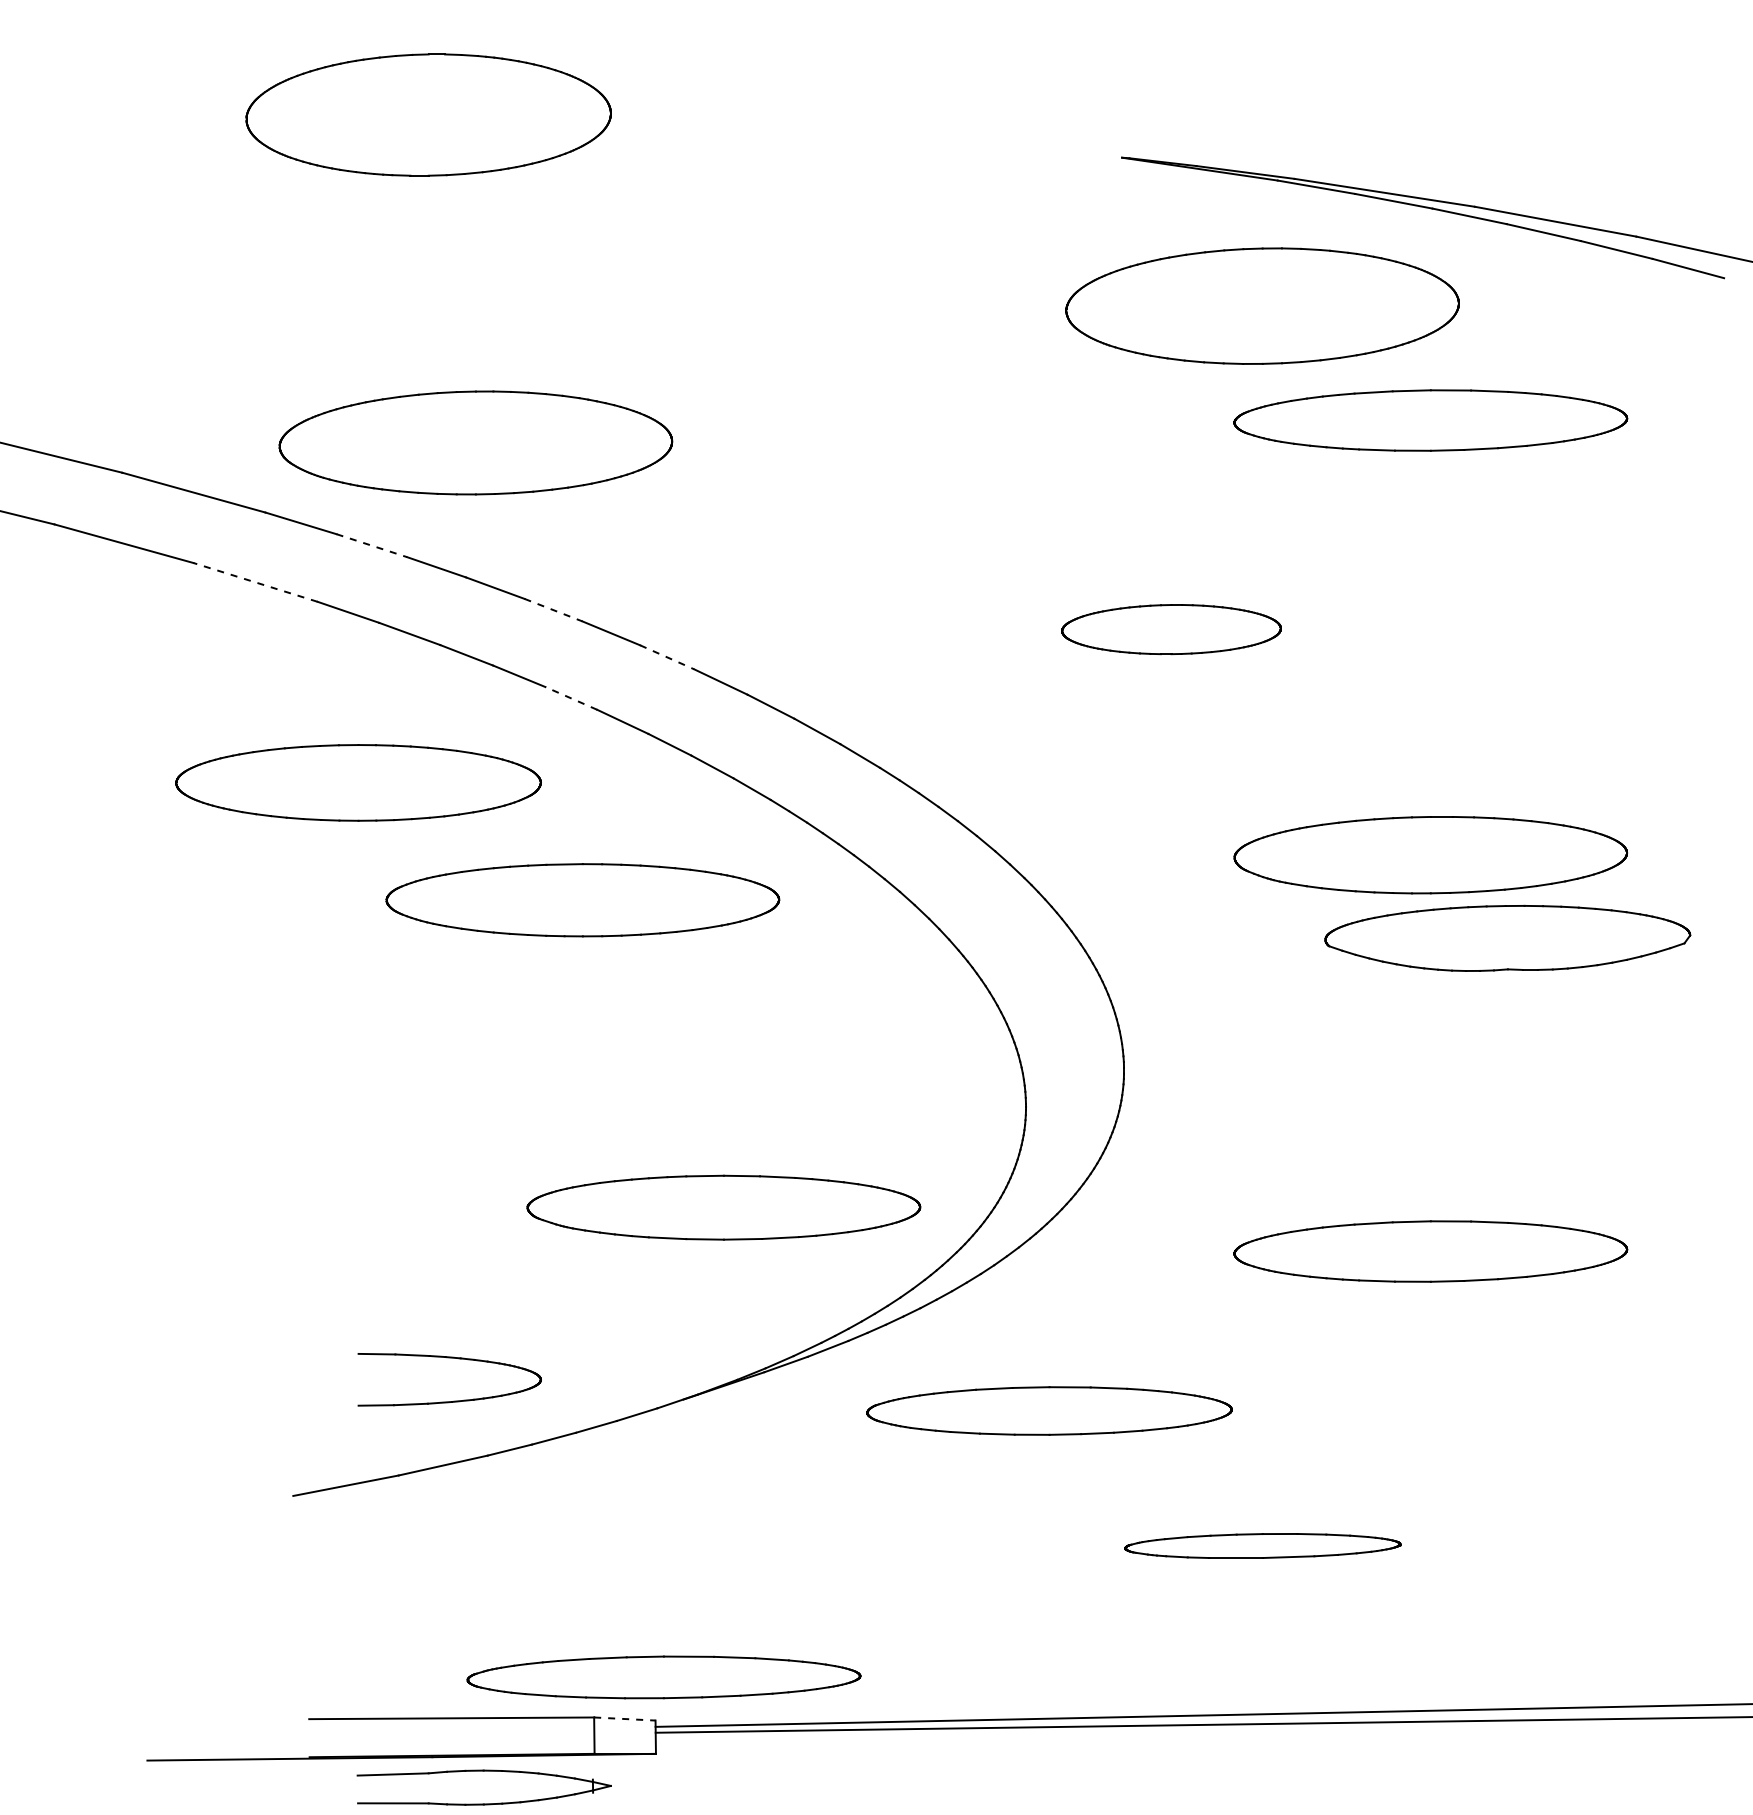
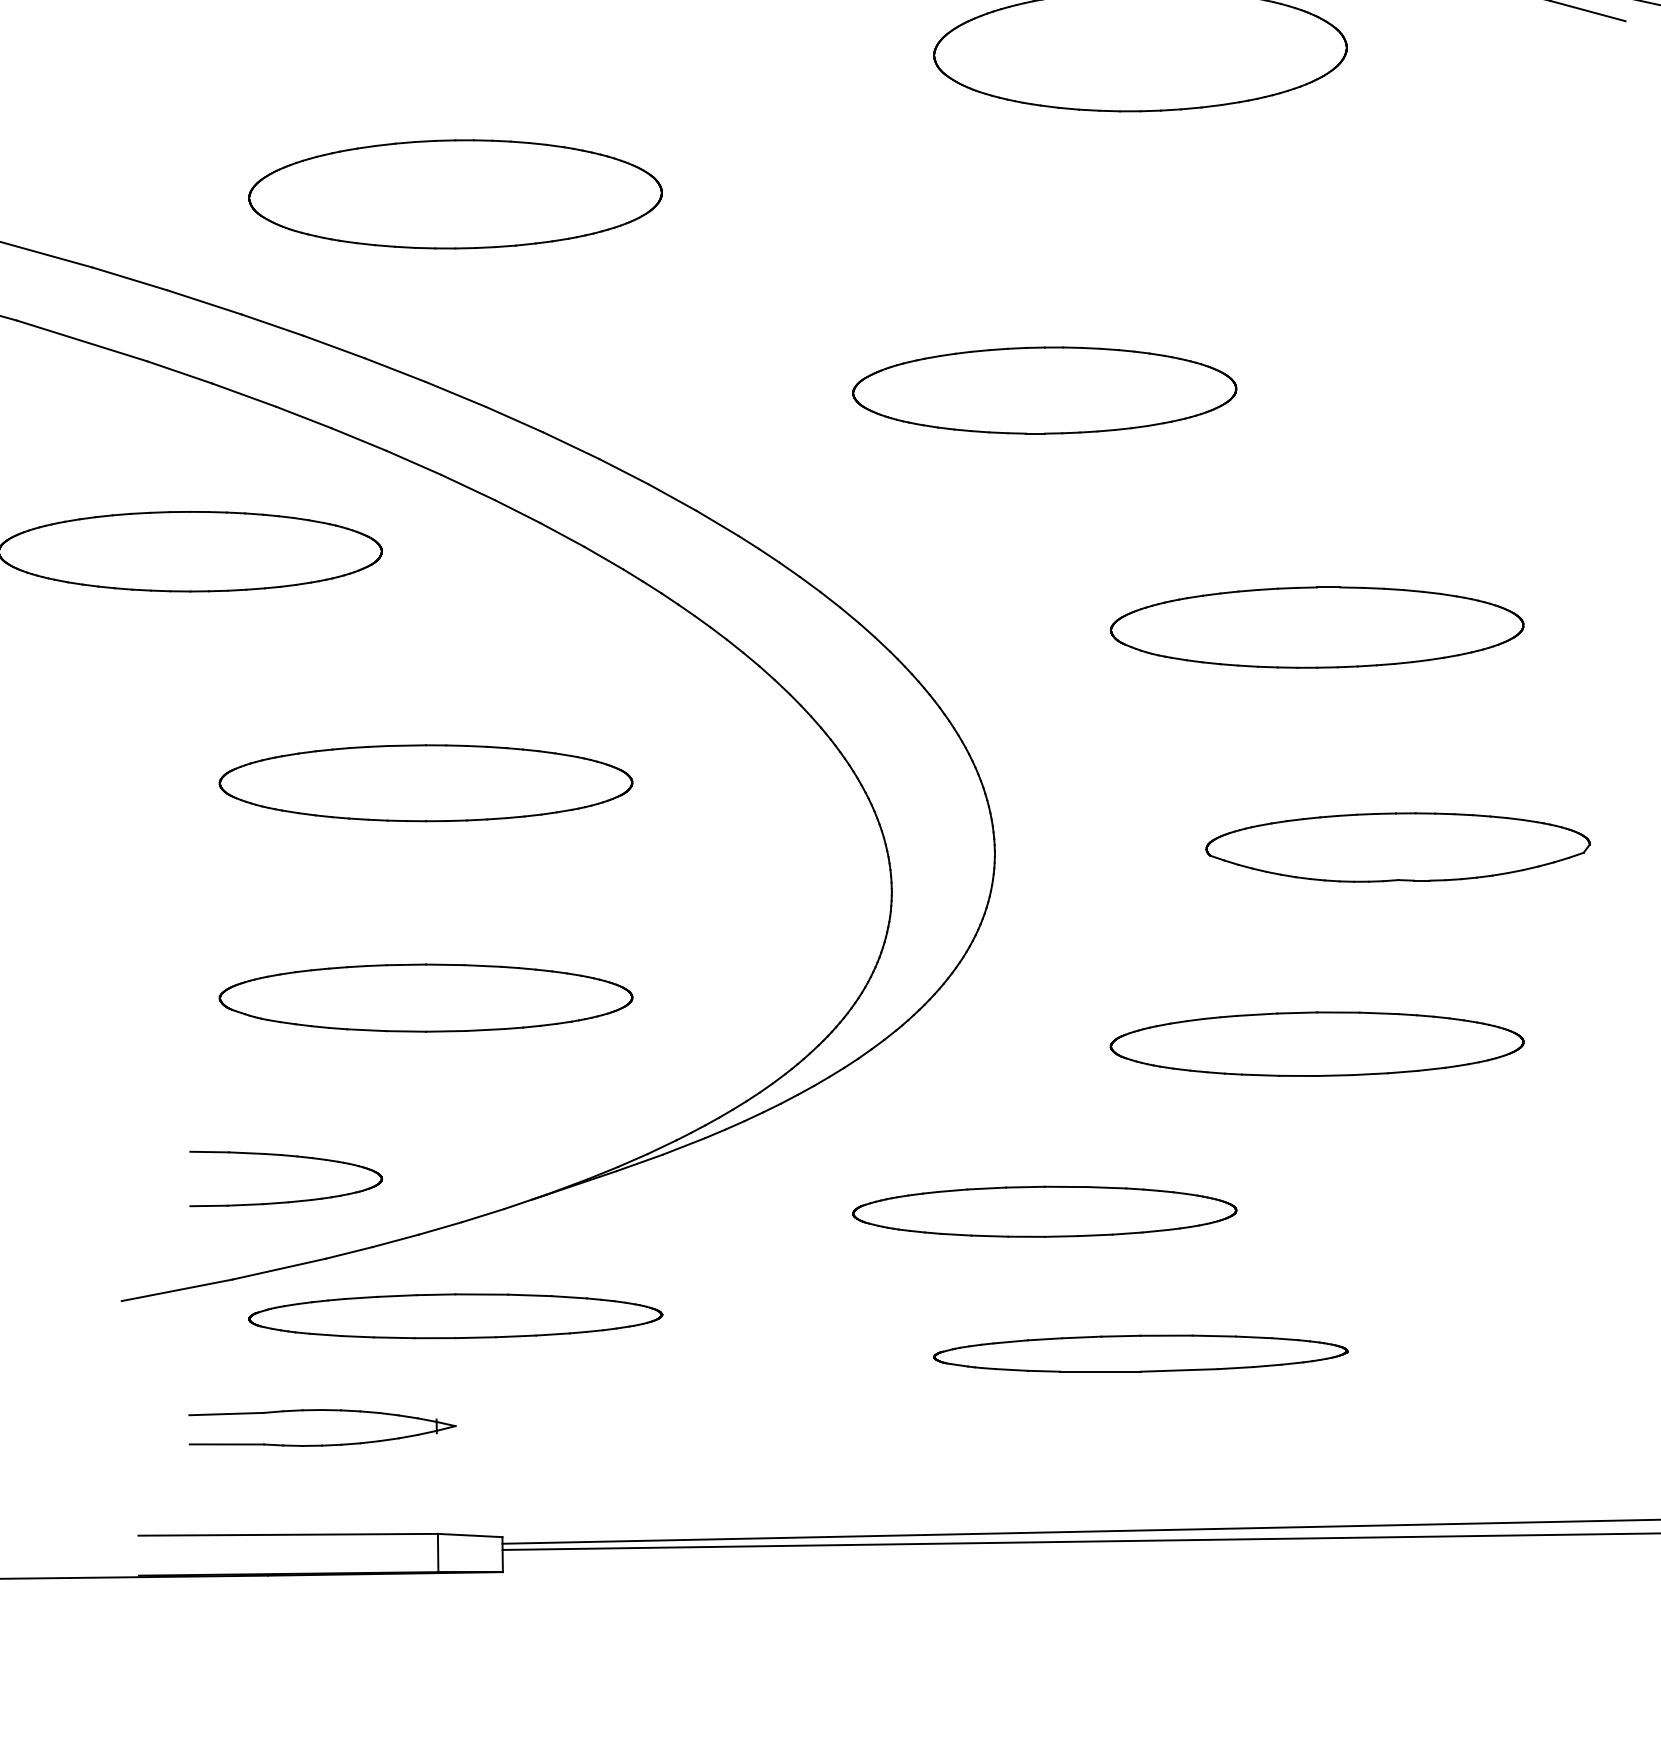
part: (1430, 420) -> (1316, 170), removed
part: (475, 442) -> (455, 193), moved
line: (372, 545) -> (204, 302), dashed -> solid
line: (255, 582) -> (82, 341), dashed -> solid
line: (553, 610) -> (395, 370), dashed -> solid
part: (1171, 629) -> (1044, 390), size x1.67
line: (667, 657) -> (515, 419), dashed -> solid
line: (570, 698) -> (413, 462), dashed -> solid
part: (582, 900) -> (425, 783), moved
part: (1507, 937) -> (1397, 846), moved
part: (723, 1207) -> (425, 997), moved
part: (1049, 1410) -> (1044, 1211), moved
part: (1262, 1545) -> (1140, 1353), size x1.43
part: (663, 1677) -> (455, 1316), moved
line: (624, 1719) -> (469, 1536), dashed -> solid
part: (483, 1771) -> (321, 1410), moved

